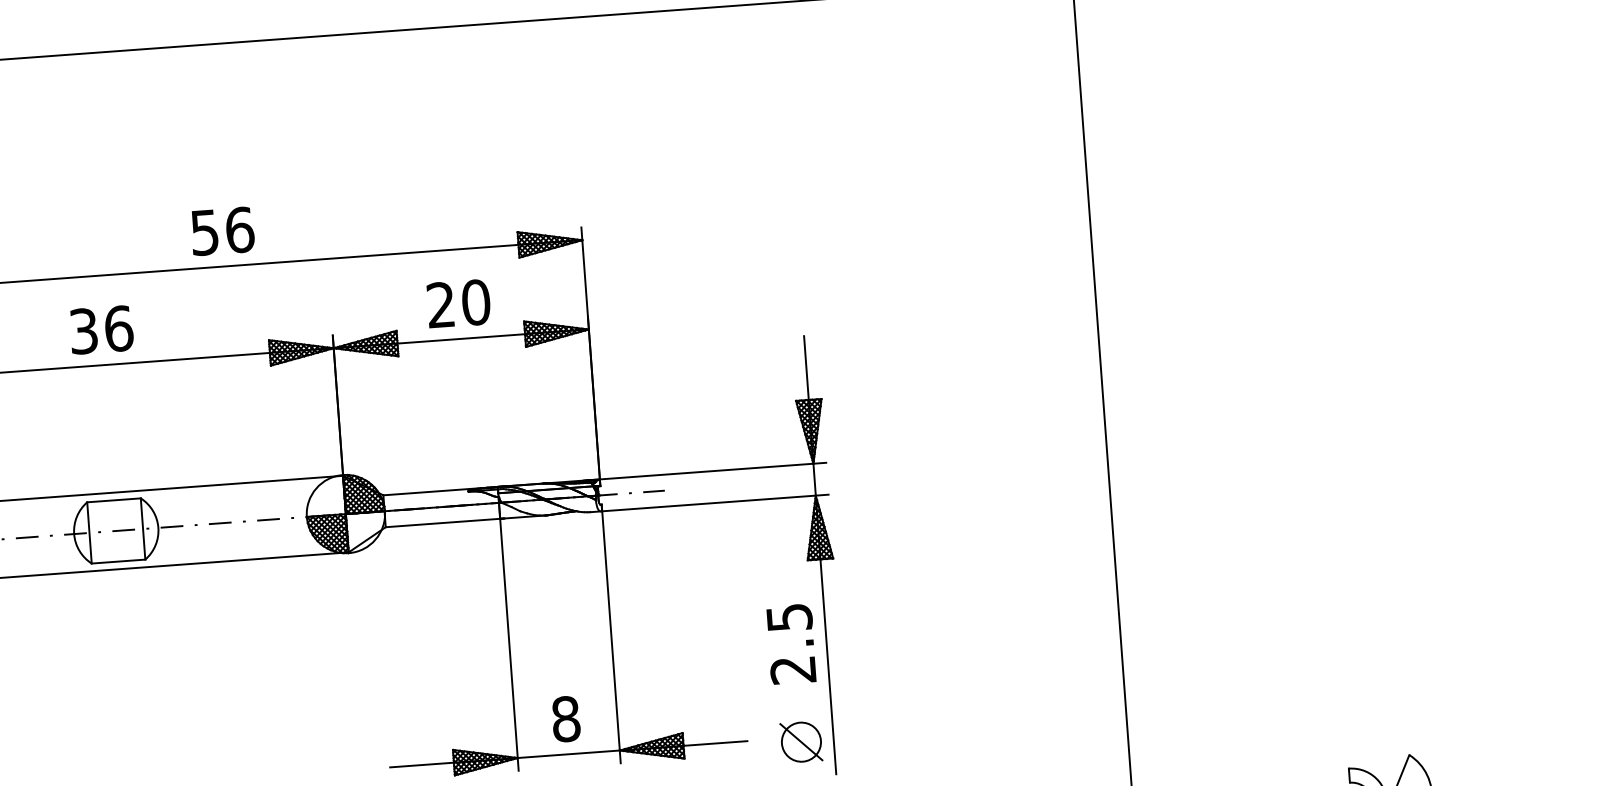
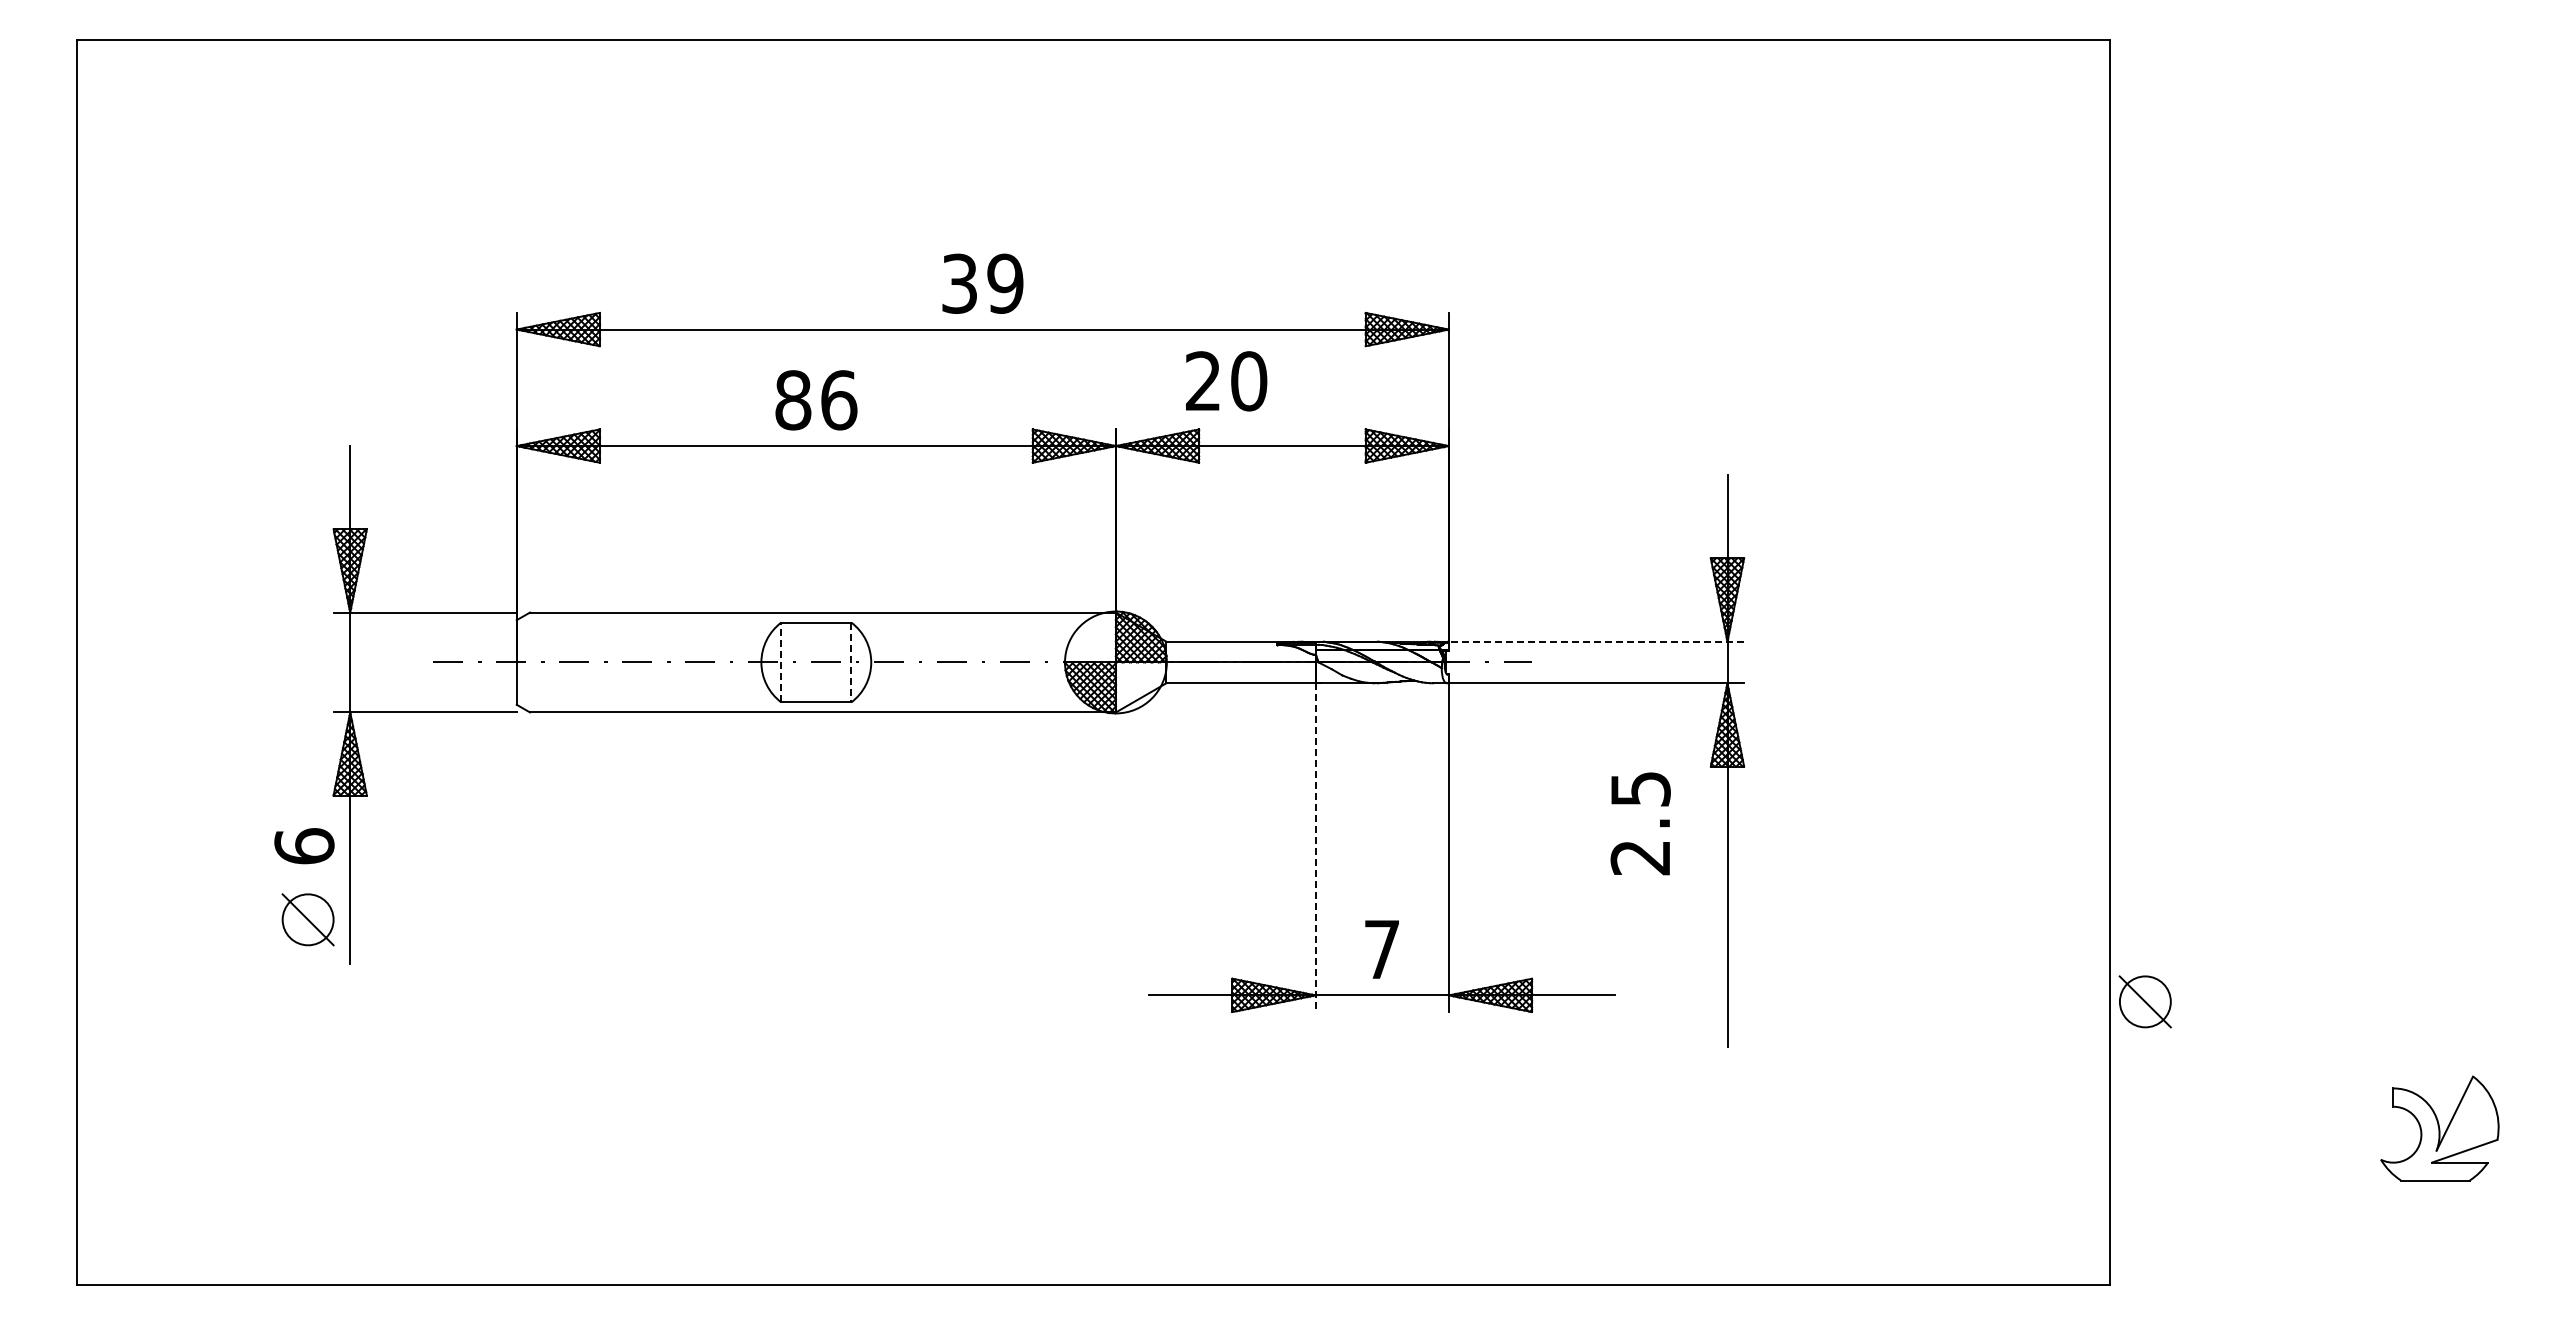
text: (222, 231) -> (982, 283), 56 -> 39
text: (458, 303) -> (1226, 381), moved
text: (84, 331) -> (793, 400), 36 -> 86
line: (713, 470) -> (1596, 641), solid -> dashed
line: (143, 528) -> (851, 662), solid -> dashed
line: (89, 532) -> (781, 662), solid -> dashed
text: (791, 643) -> (1640, 823), moved
line: (509, 645) -> (1315, 848), solid -> dashed
text: (566, 719) -> (1382, 949), 8 -> 7
part: (800, 741) -> (2144, 1001), moved

